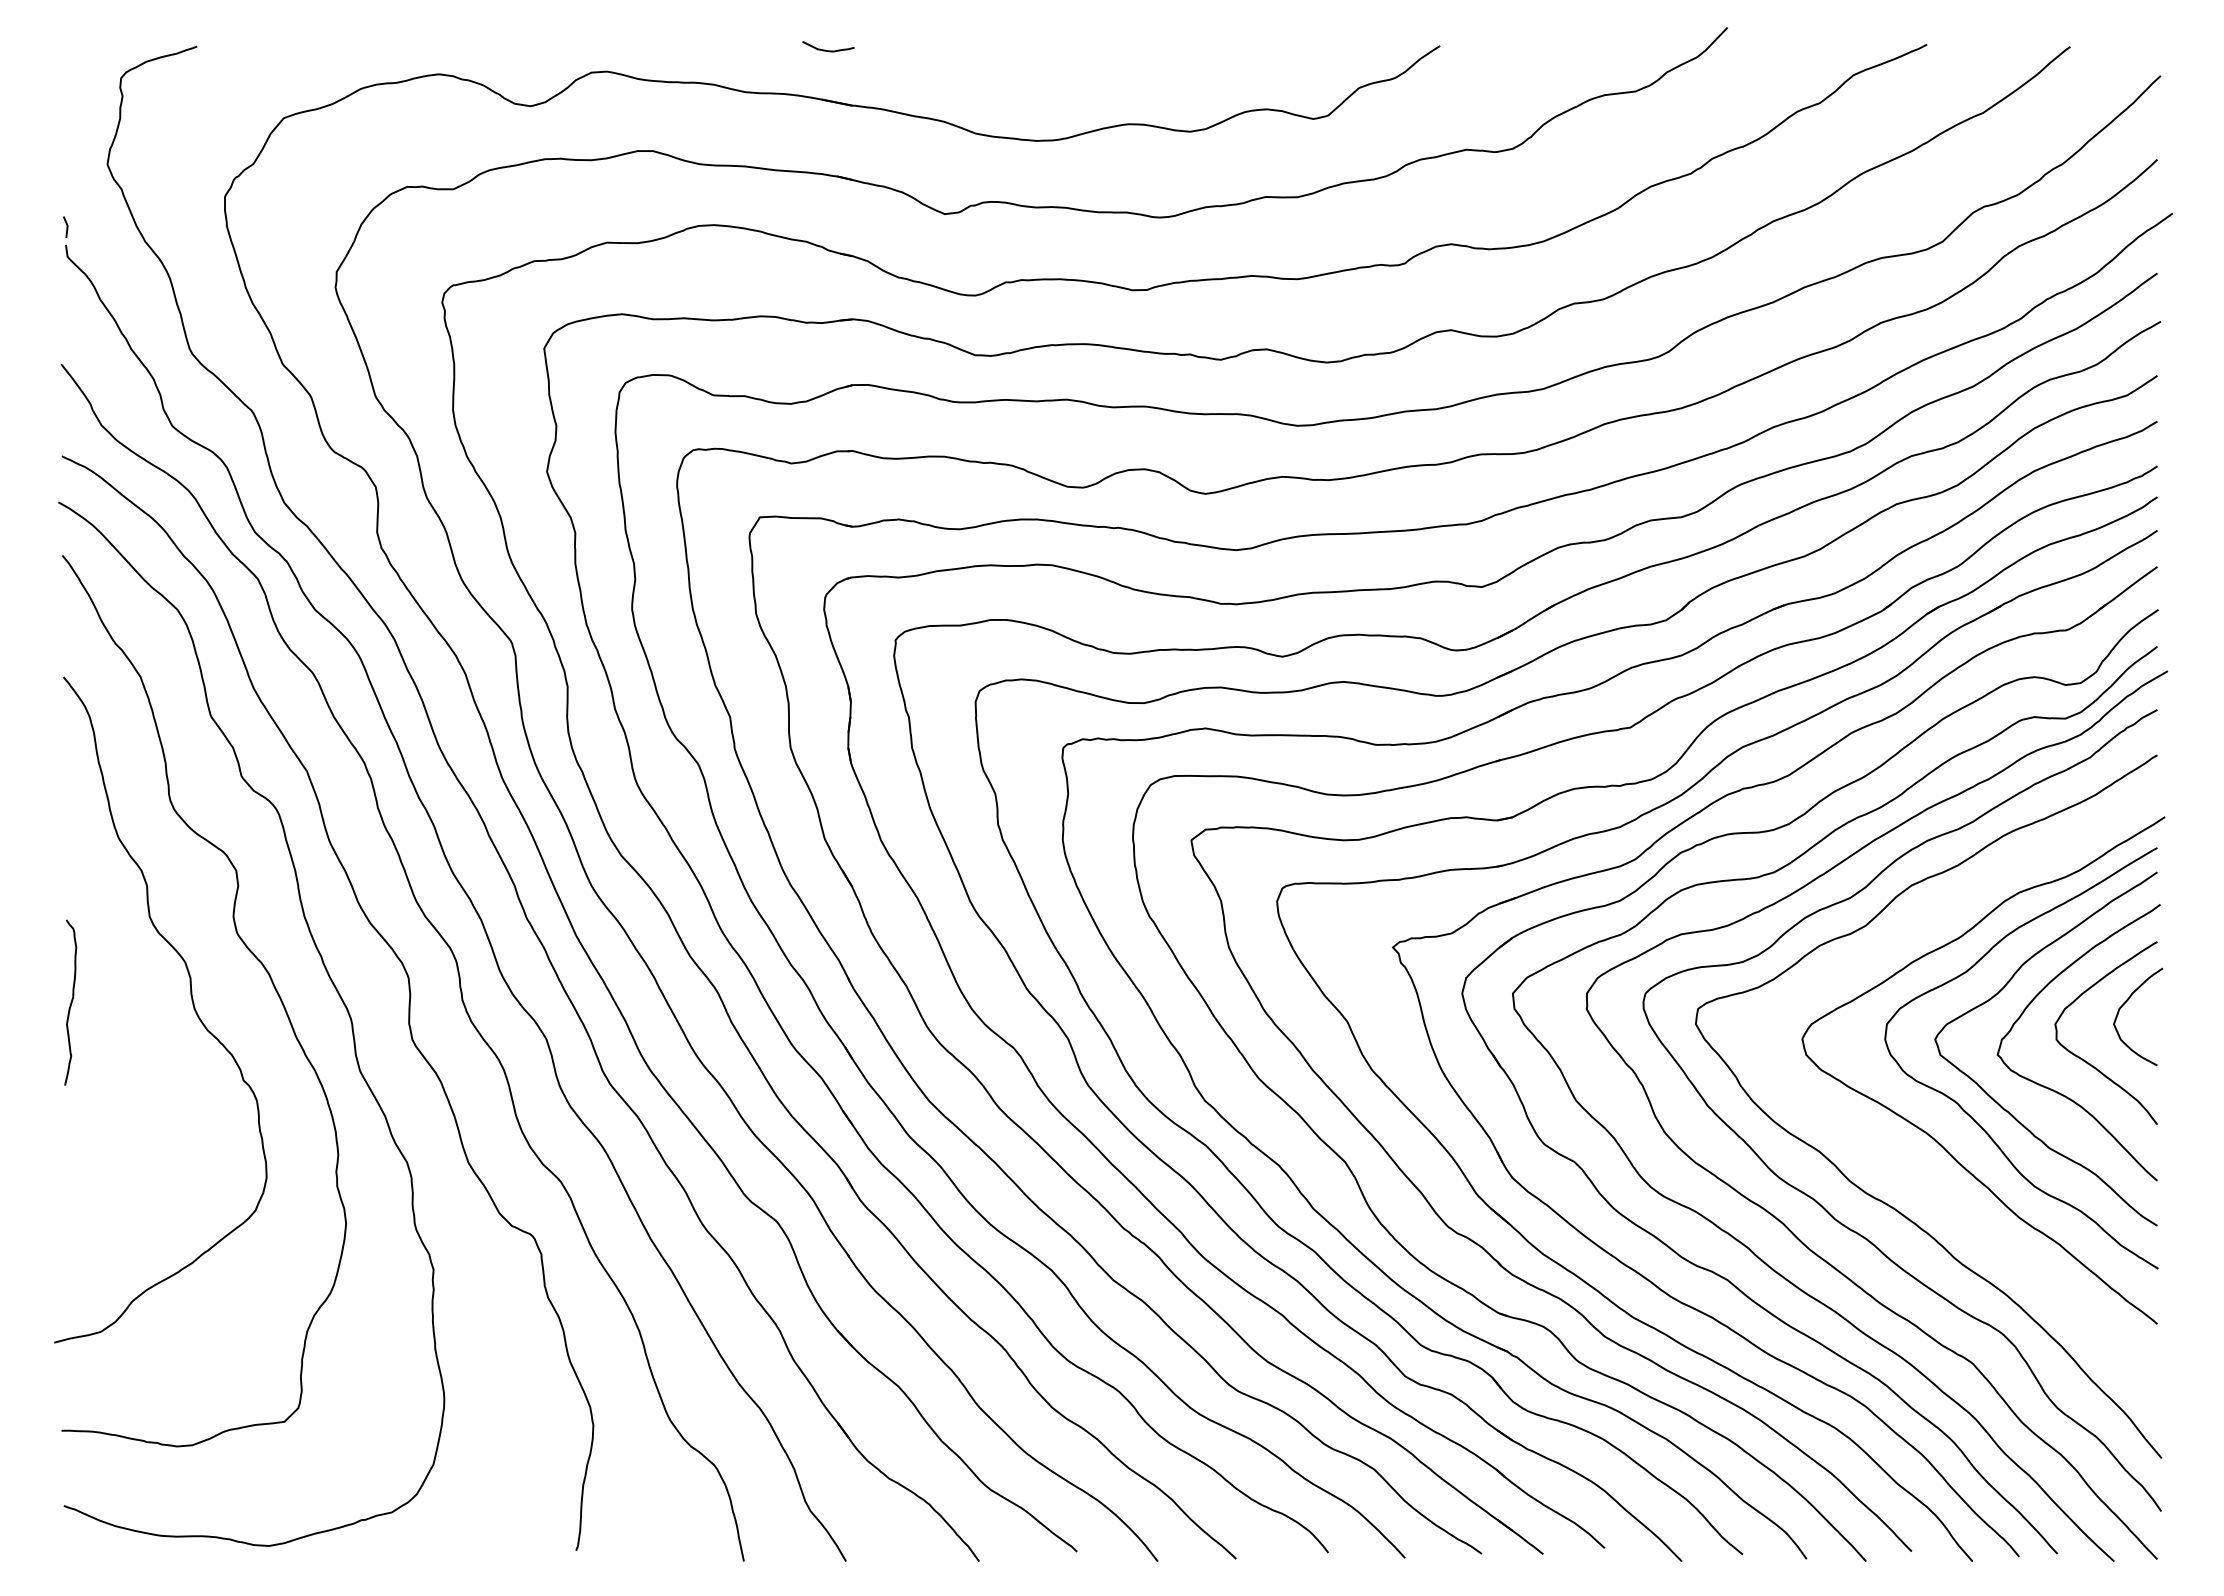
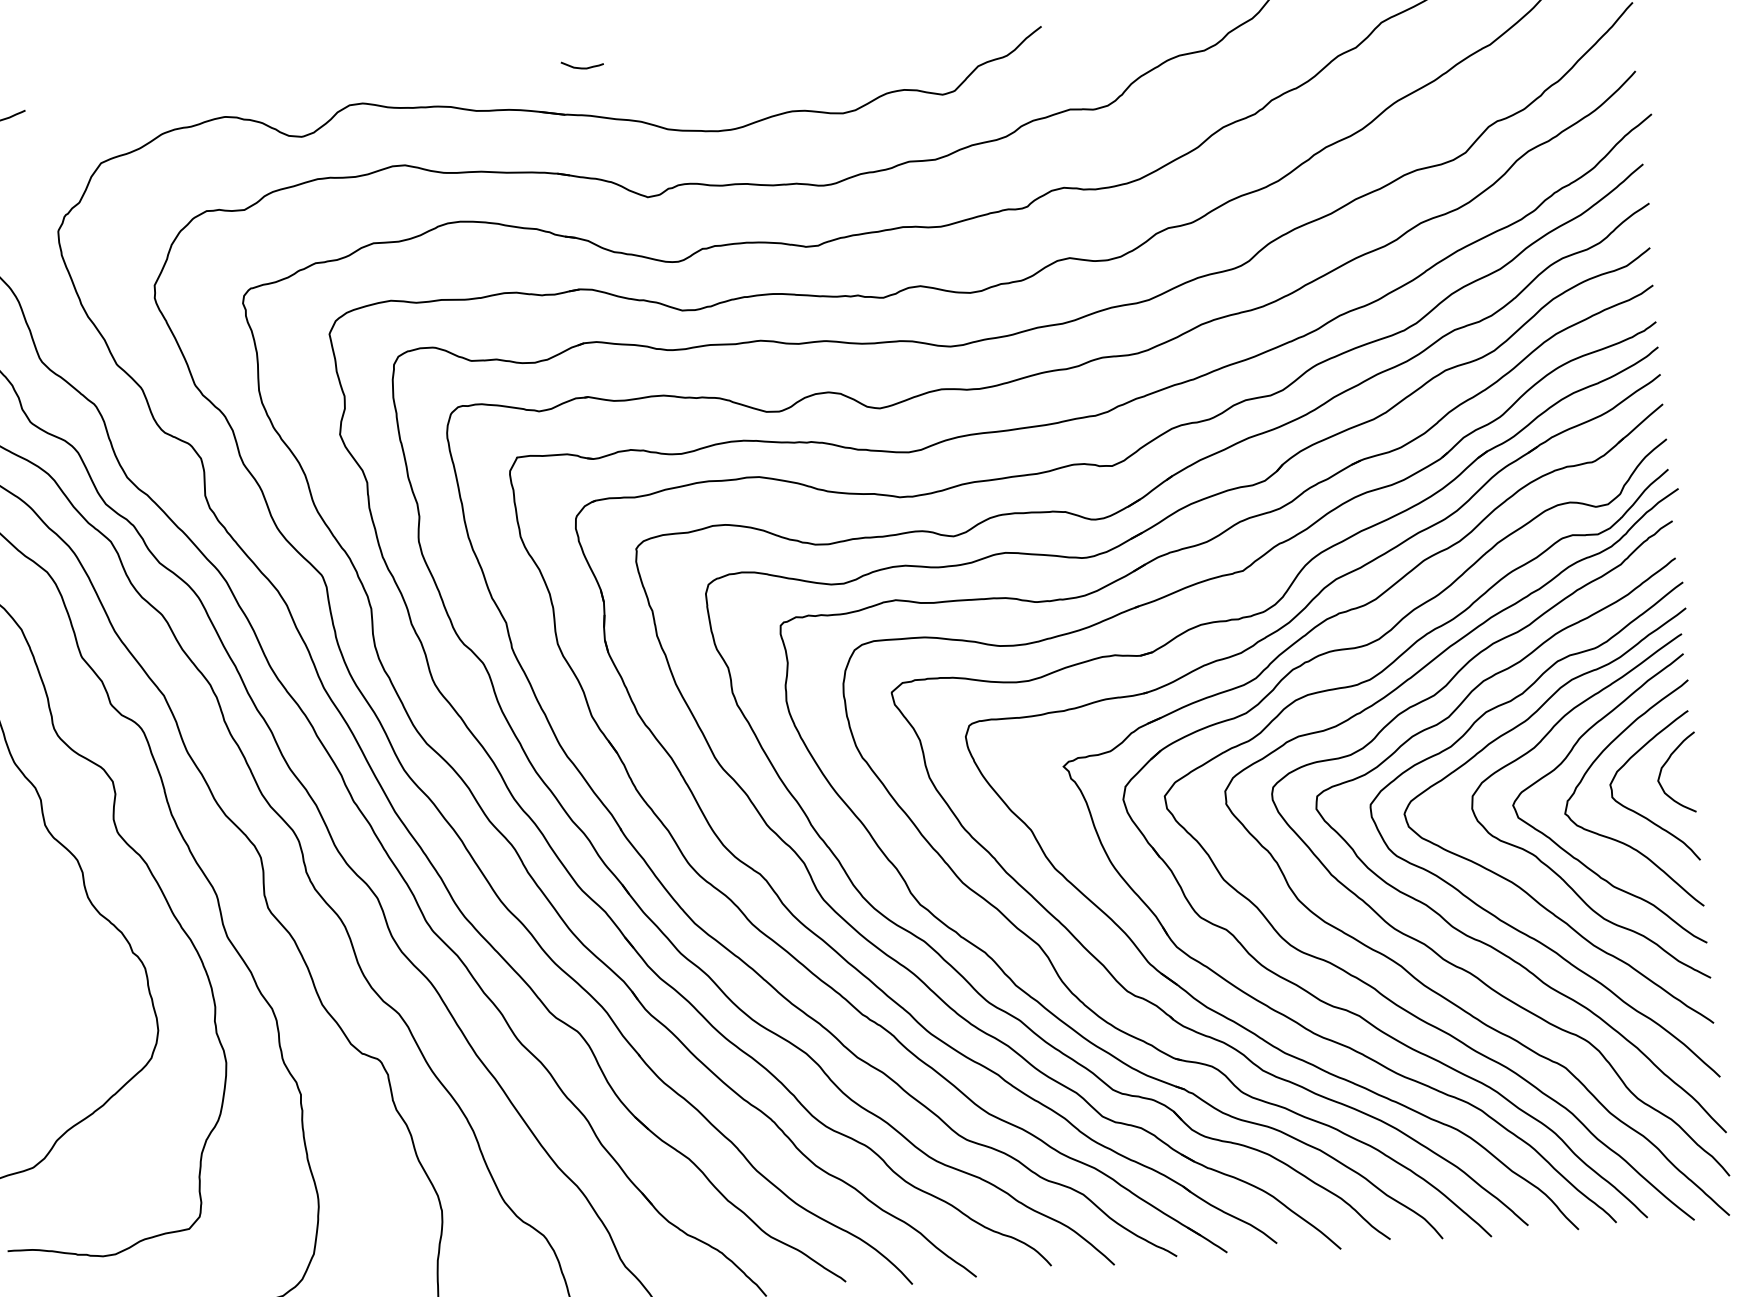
curve: (828, 50) -> (582, 67), moved
curve: (1900, 1169) -> (1493, 914), added

